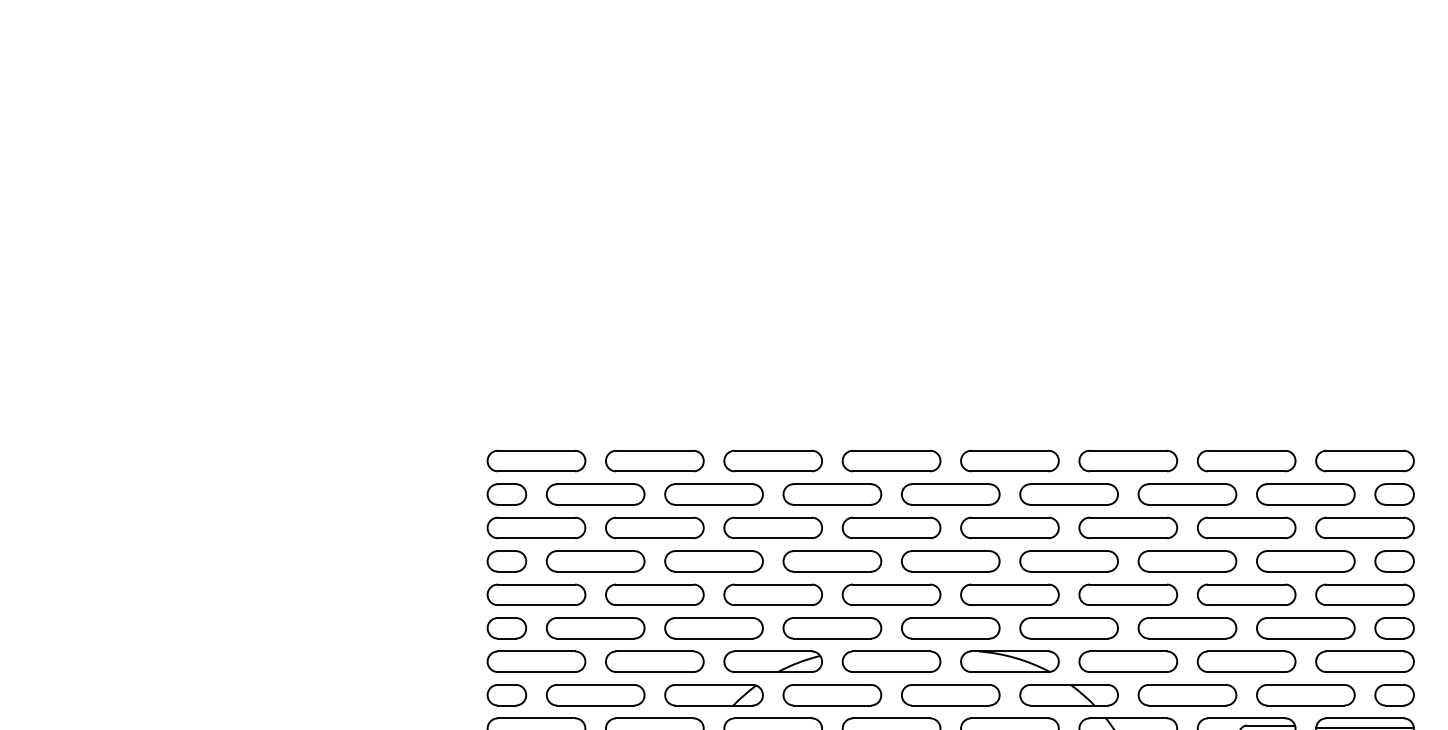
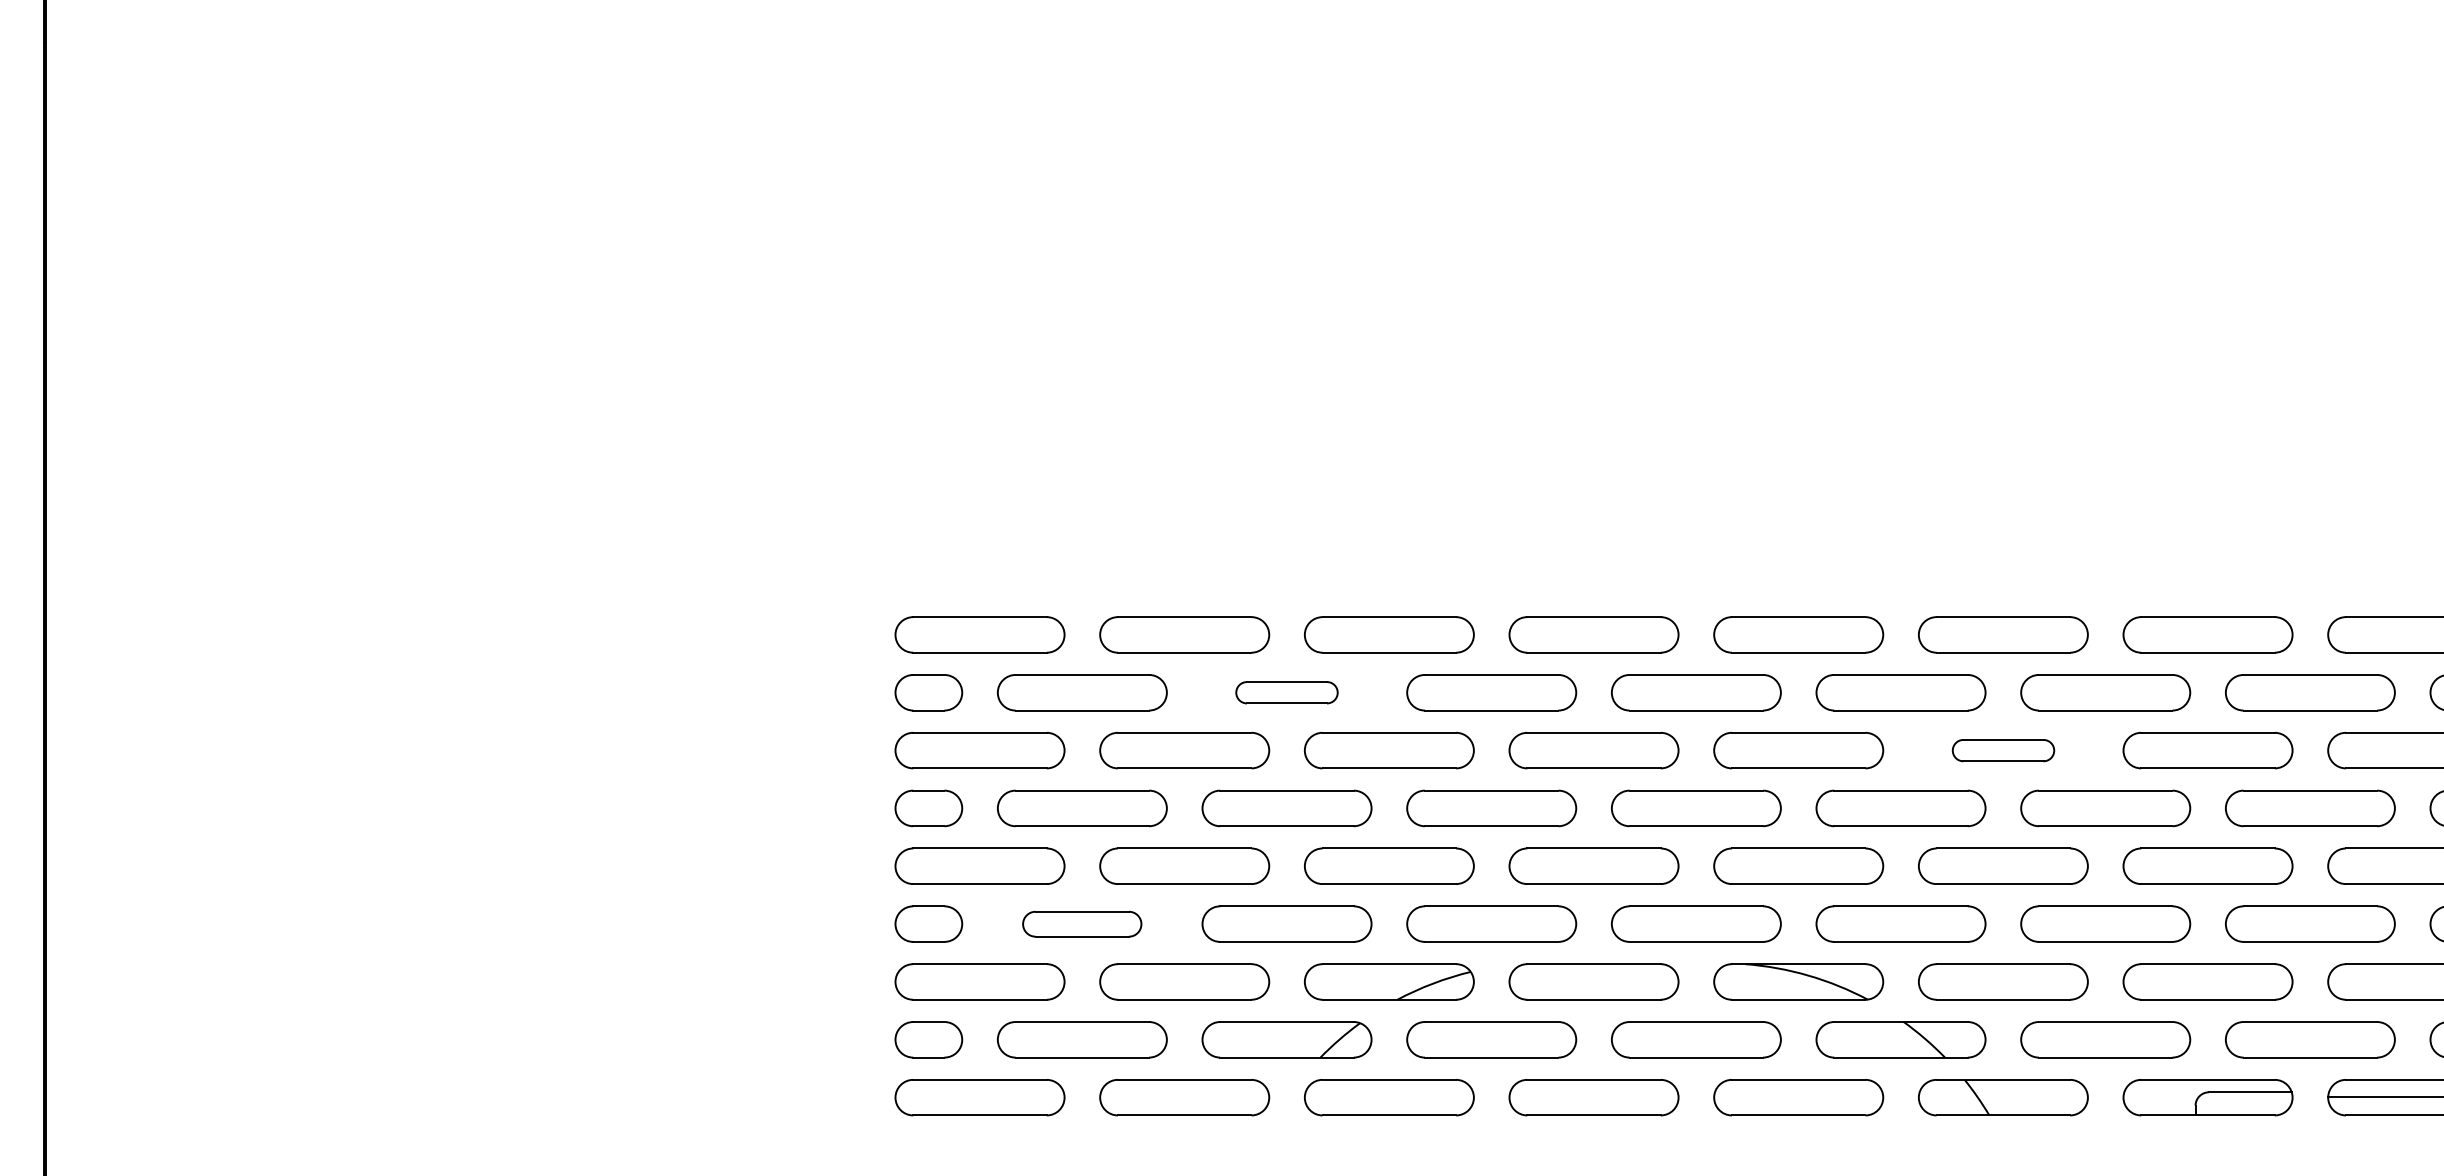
part: (713, 494) -> (1286, 692), size x0.6
part: (1128, 527) -> (2003, 749), size x0.6
part: (595, 628) -> (1082, 924), size x0.7

